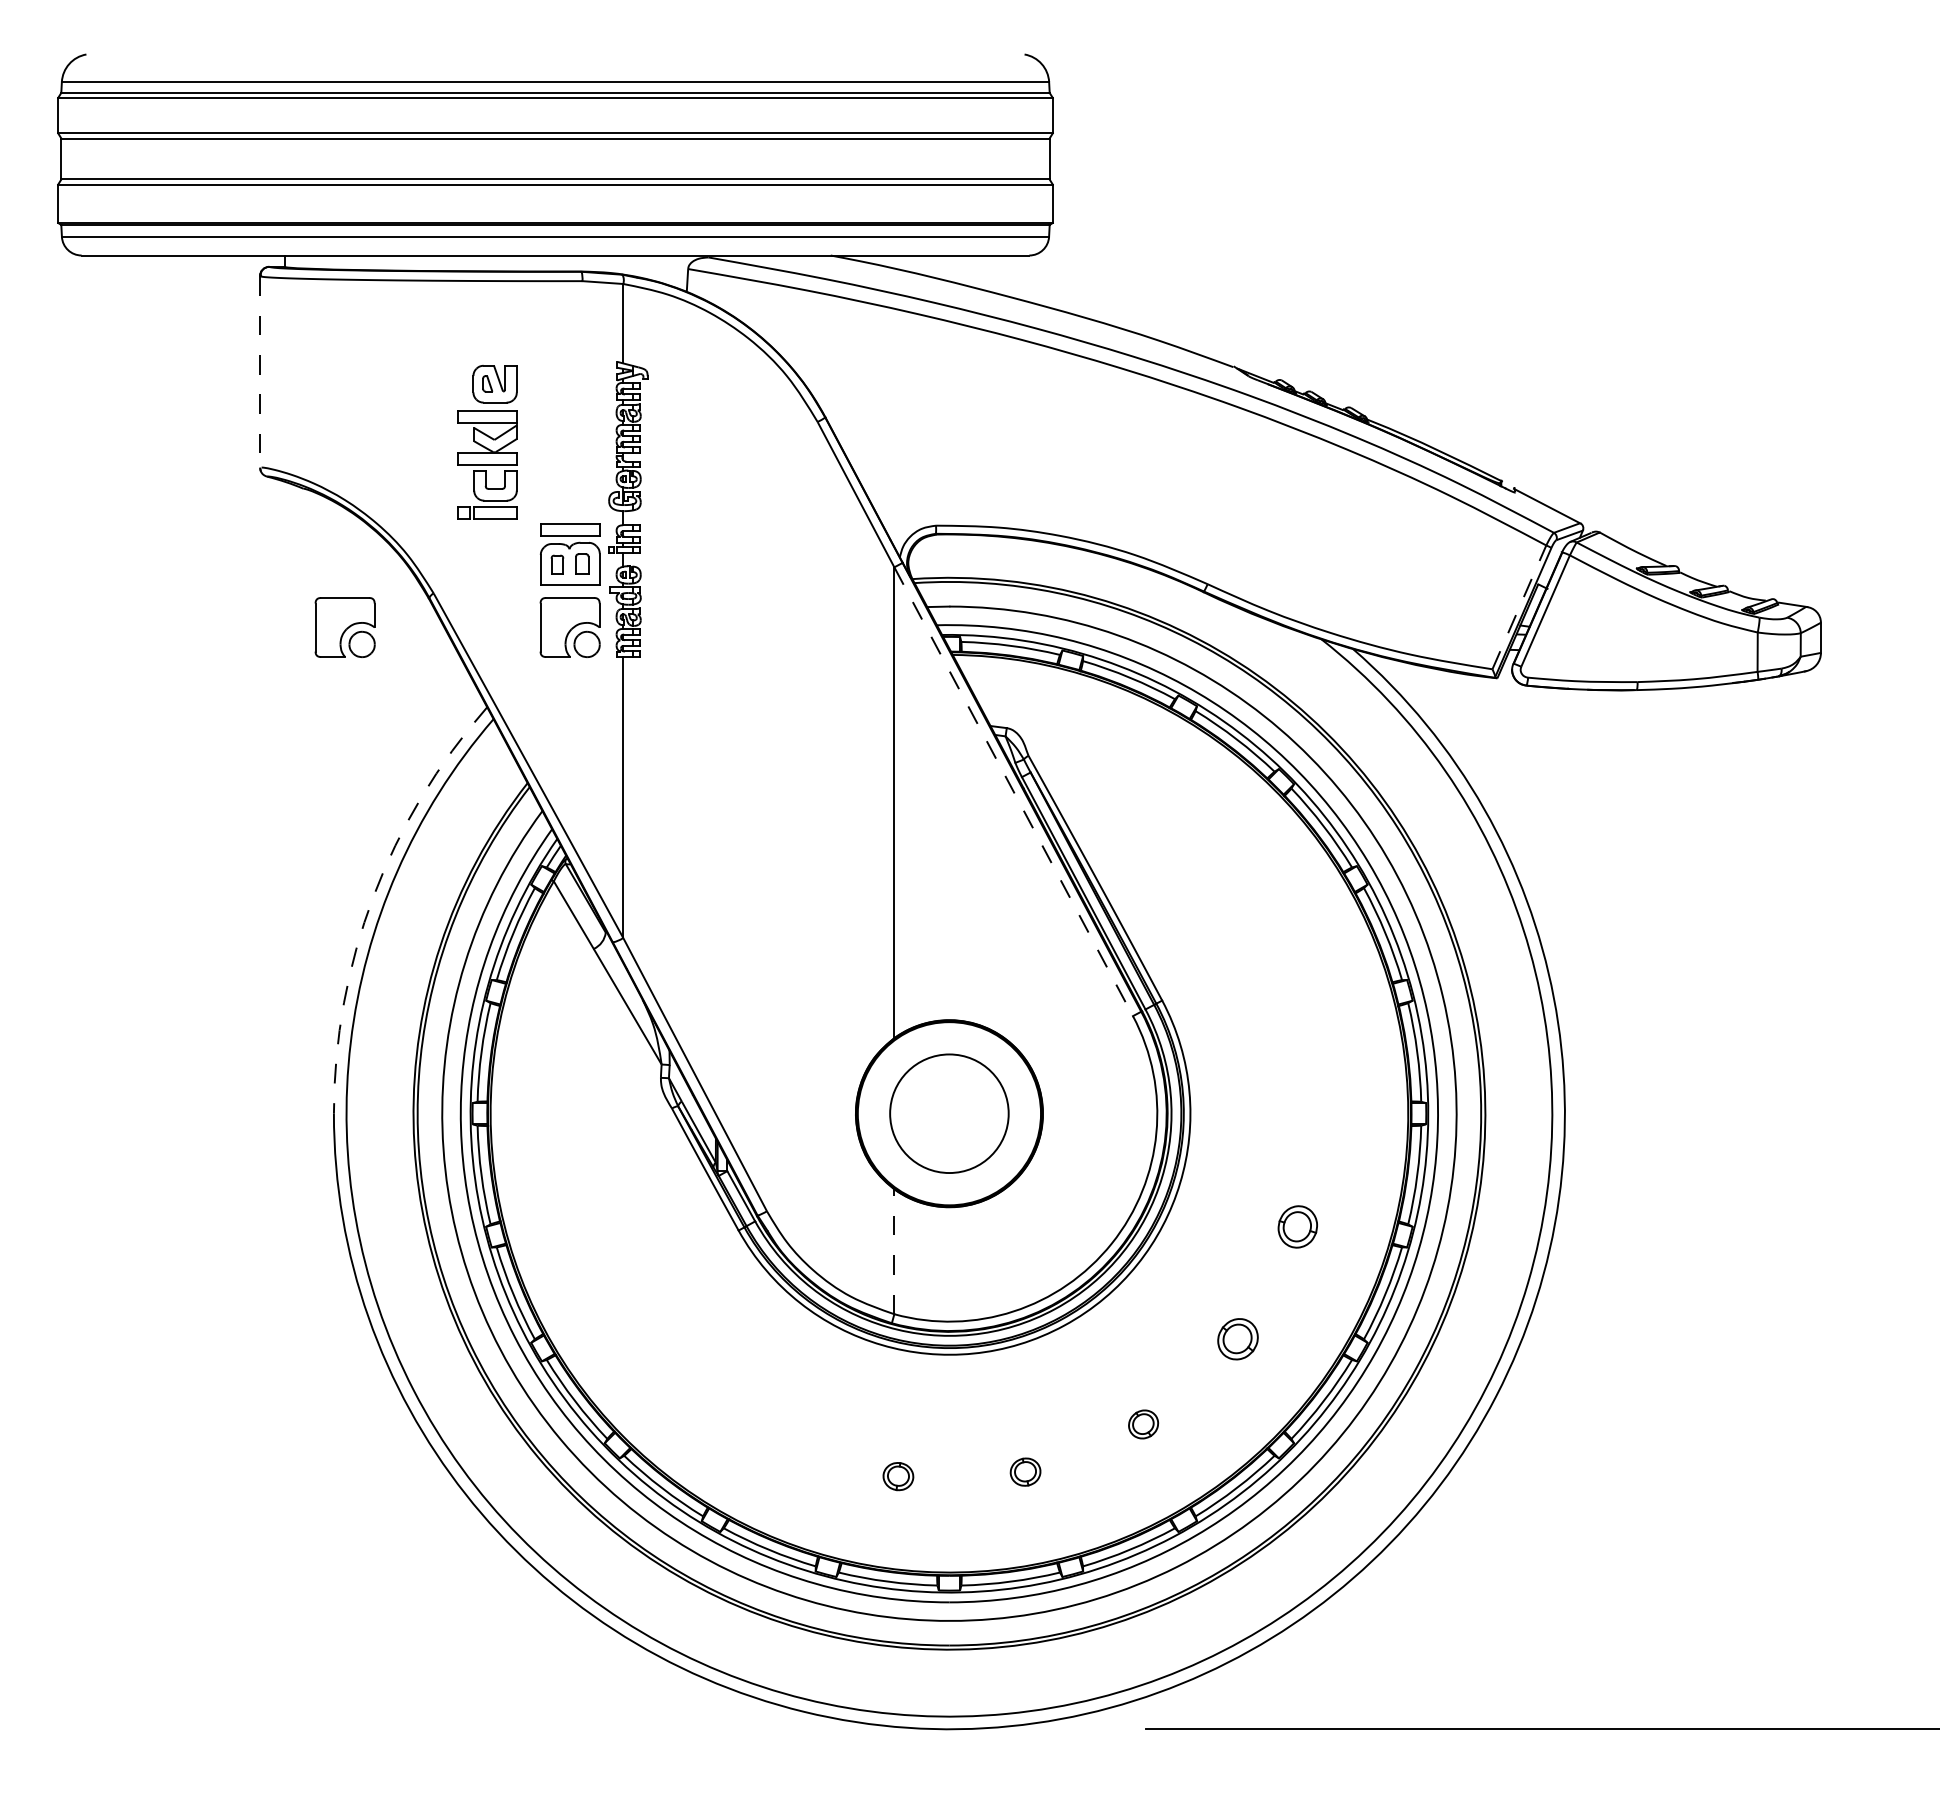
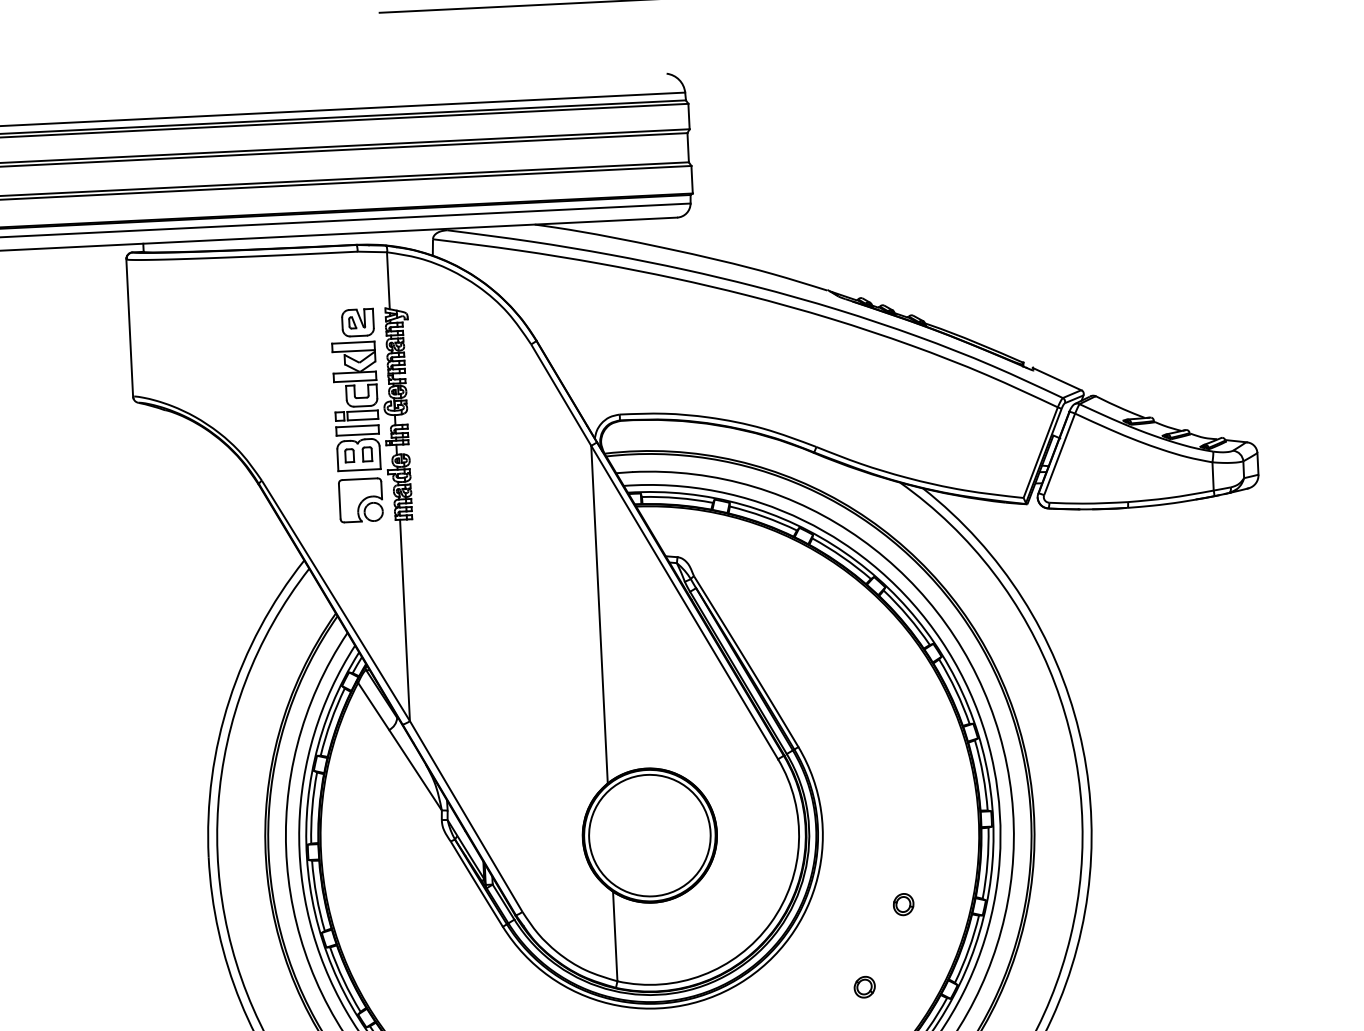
line: (260, 371) -> (130, 327), dashed -> solid
part: (487, 442) -> (354, 364), moved
line: (1519, 606) -> (1040, 452), dashed -> solid
part: (344, 627) -> (199, 508), removed
line: (1013, 792) -> (684, 603), dashed -> solid
arc: (373, 896) -> (229, 700), dashed -> solid
circle: (949, 1113) -> (649, 835), size x1.43
part: (1297, 1226) -> (903, 904), size x0.71
line: (894, 1251) -> (615, 936), dashed -> solid
part: (1238, 1339) -> (865, 987), size x0.71

